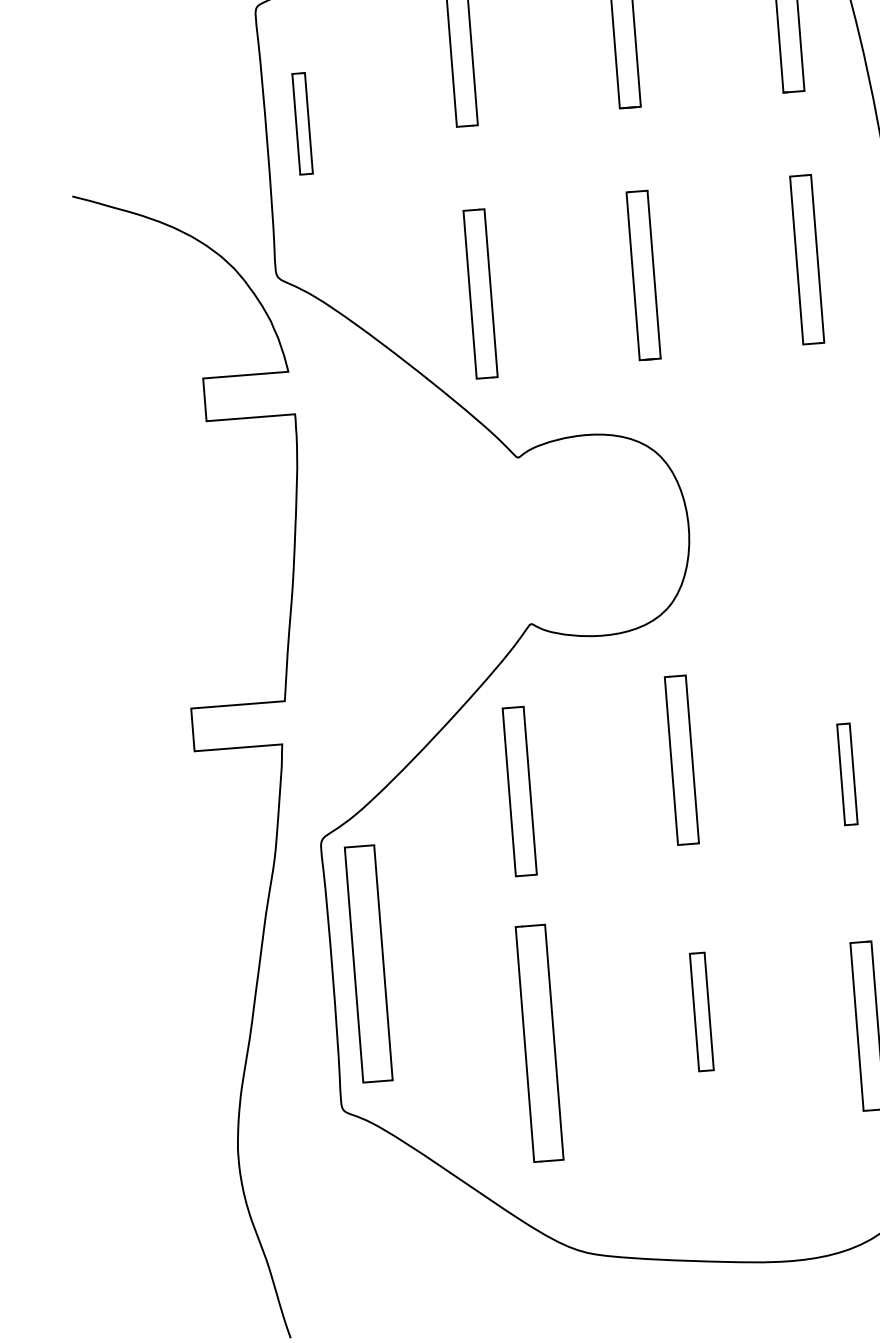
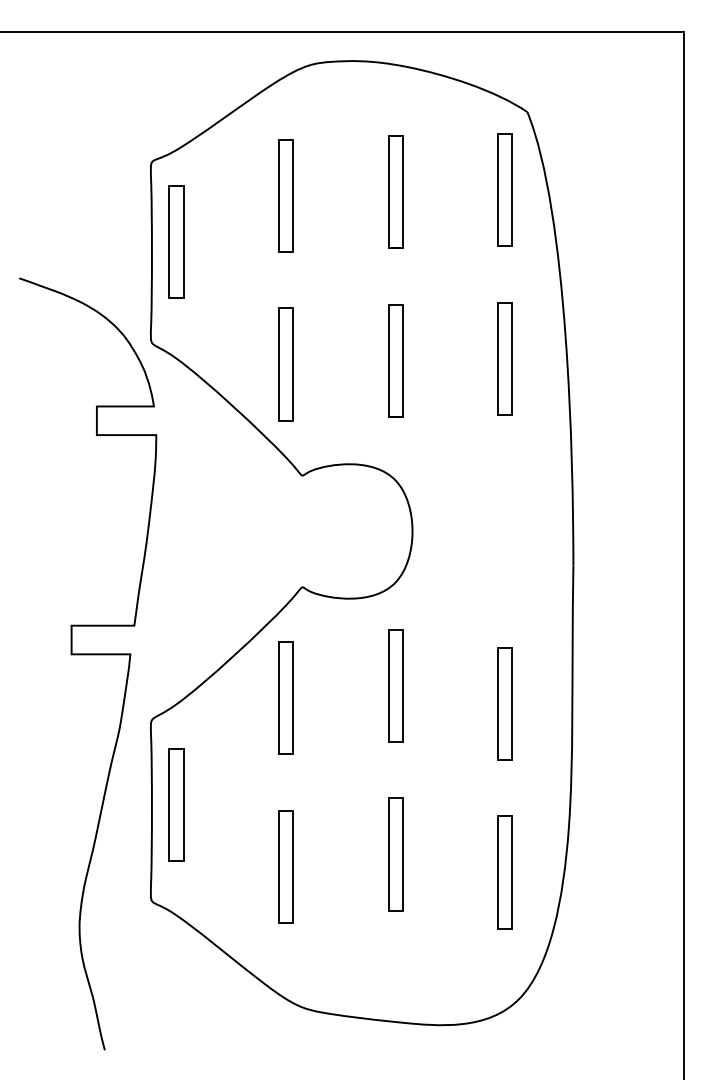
part: (302, 123) -> (176, 241), size x1.67
part: (846, 773) -> (504, 703), size x1.67
part: (368, 963) -> (176, 804), size x0.71
part: (701, 1011) -> (395, 854), size x1.43
part: (538, 1042) -> (285, 866), size x0.71

